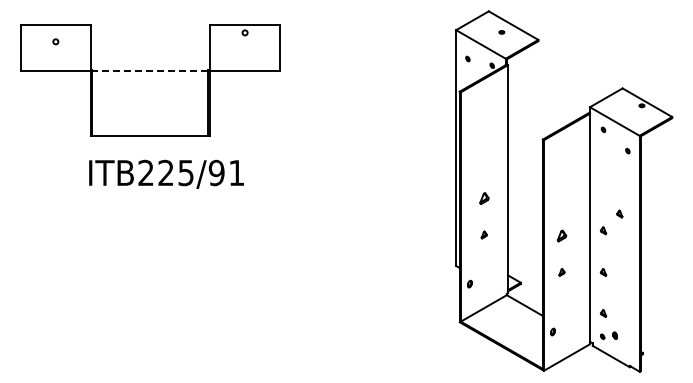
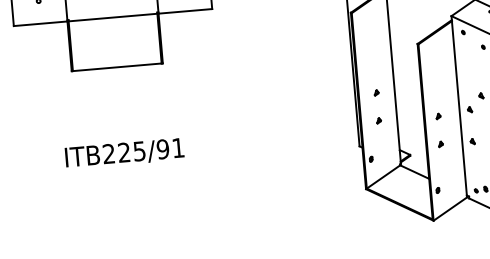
line: (149, 71) -> (112, 17), dashed -> solid
text: (166, 173) -> (124, 153), moved
part: (483, 198) -> (376, 92), size x0.62
part: (561, 235) -> (438, 116), size x0.62
part: (603, 313) -> (475, 173), removed

